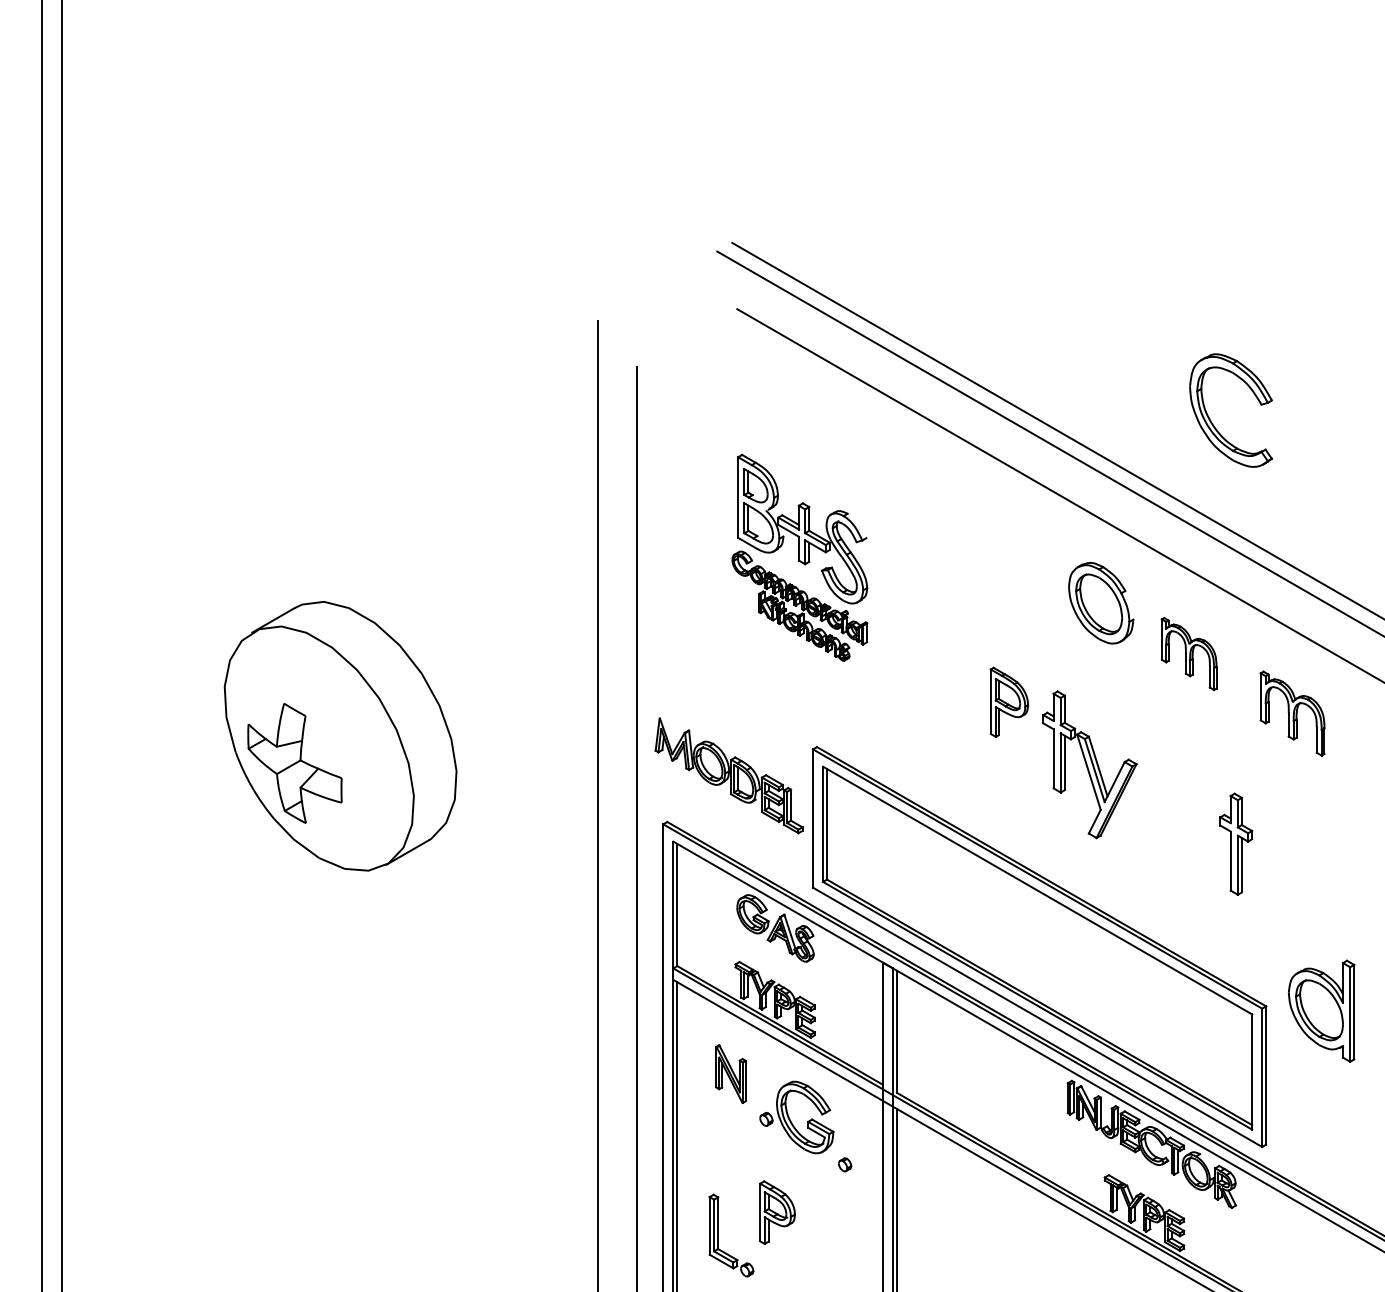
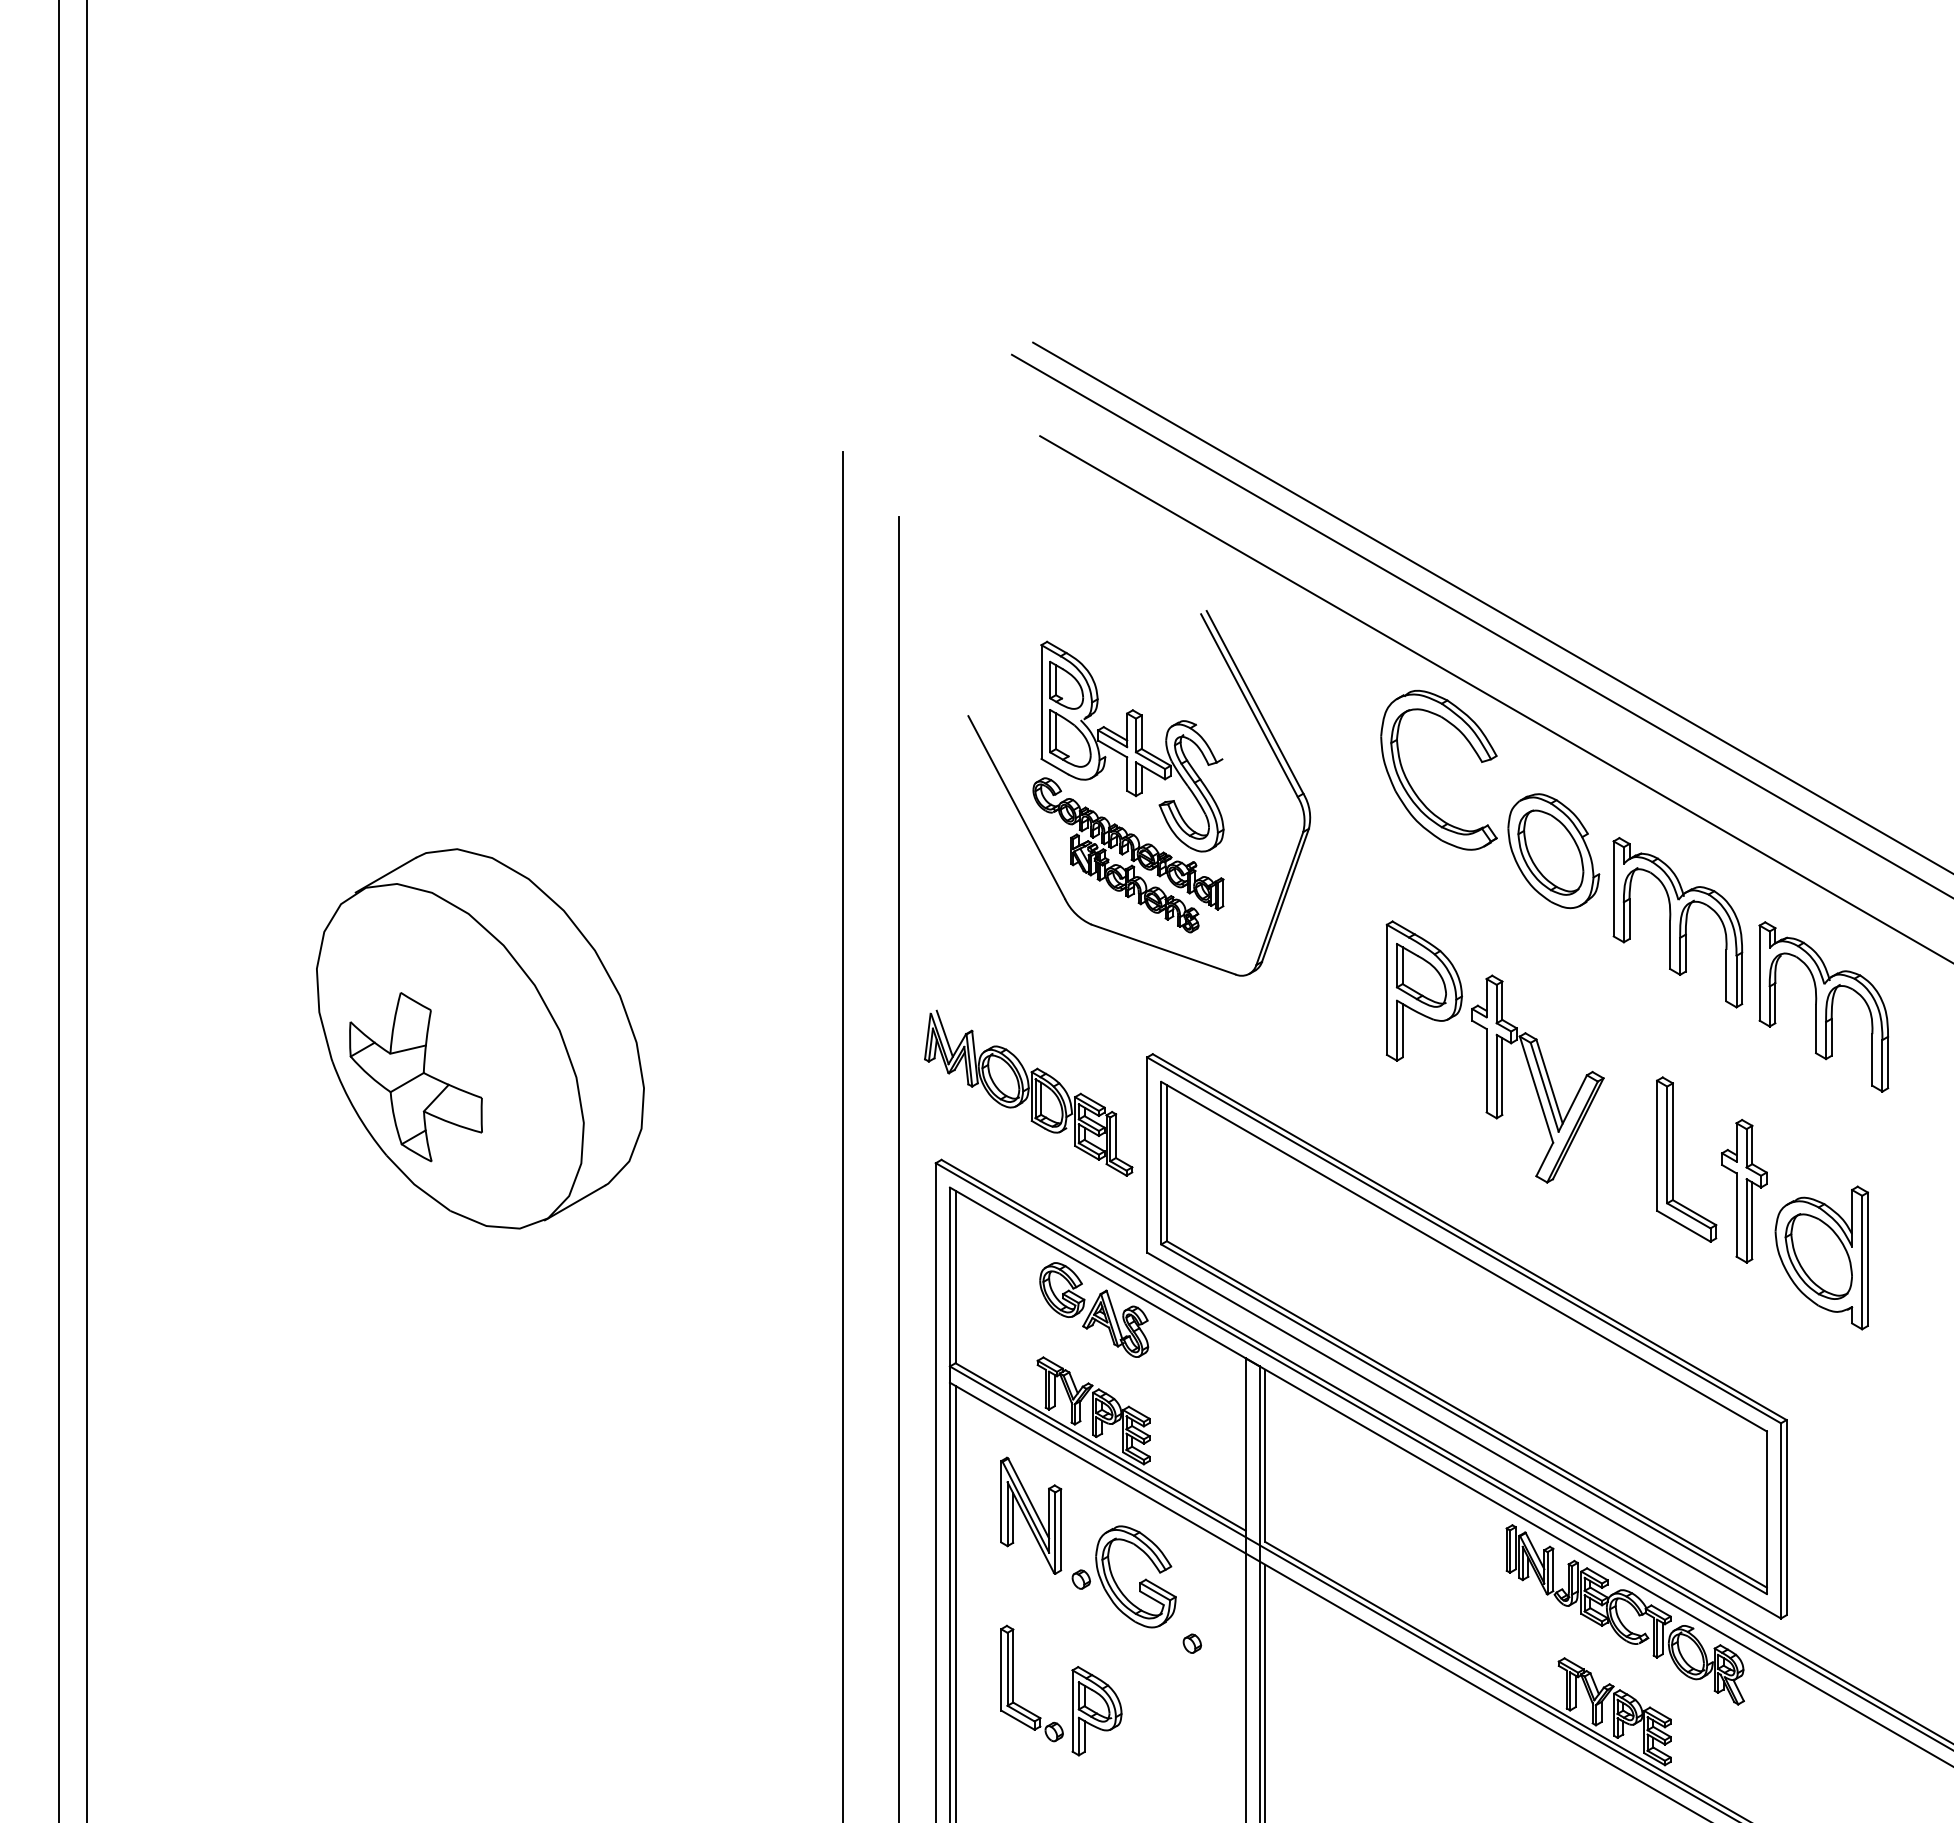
part: (1210, 419) -> (1410, 783), moved
part: (735, 598) -> (1037, 844), added
part: (1188, 653) -> (1677, 922), size x1.67
part: (1008, 701) -> (1423, 990), size x1.43
part: (1292, 713) -> (1823, 1006), size x1.43
line: (669, 732) -> (944, 1033), added
part: (1186, 821) -> (1673, 1159), added
part: (1321, 1010) -> (1821, 1257), moved
part: (731, 1073) -> (1031, 1515), size x1.43
part: (718, 1235) -> (1013, 1683), moved

